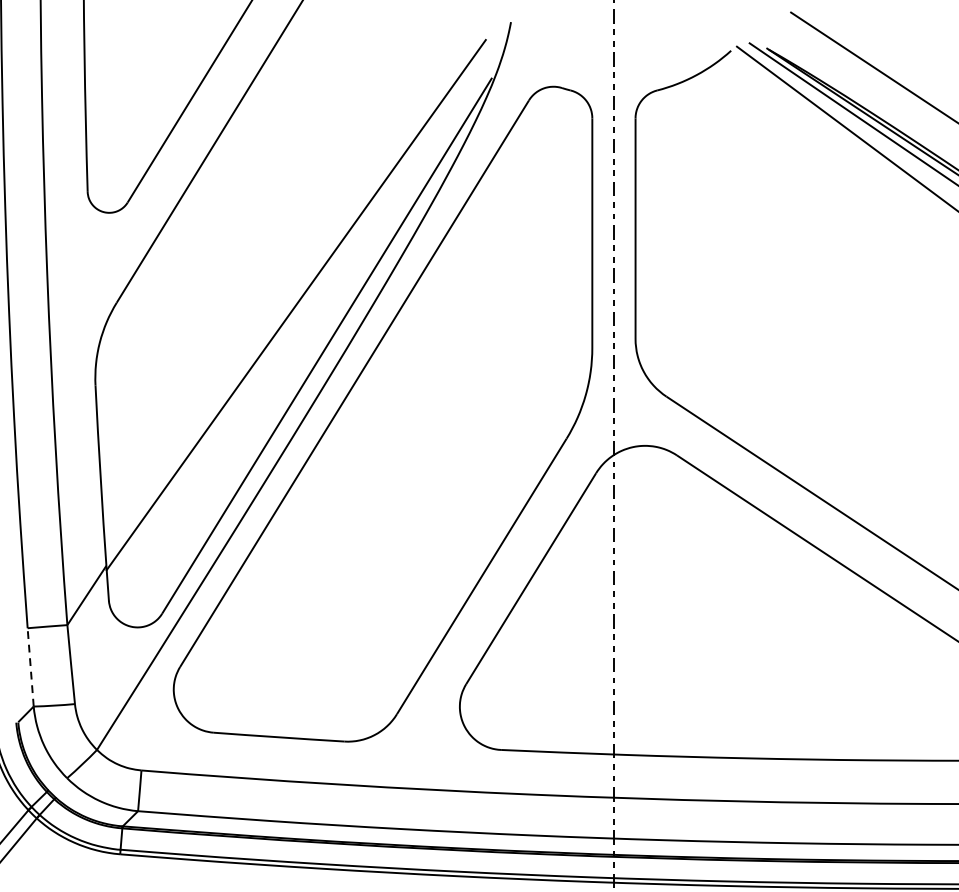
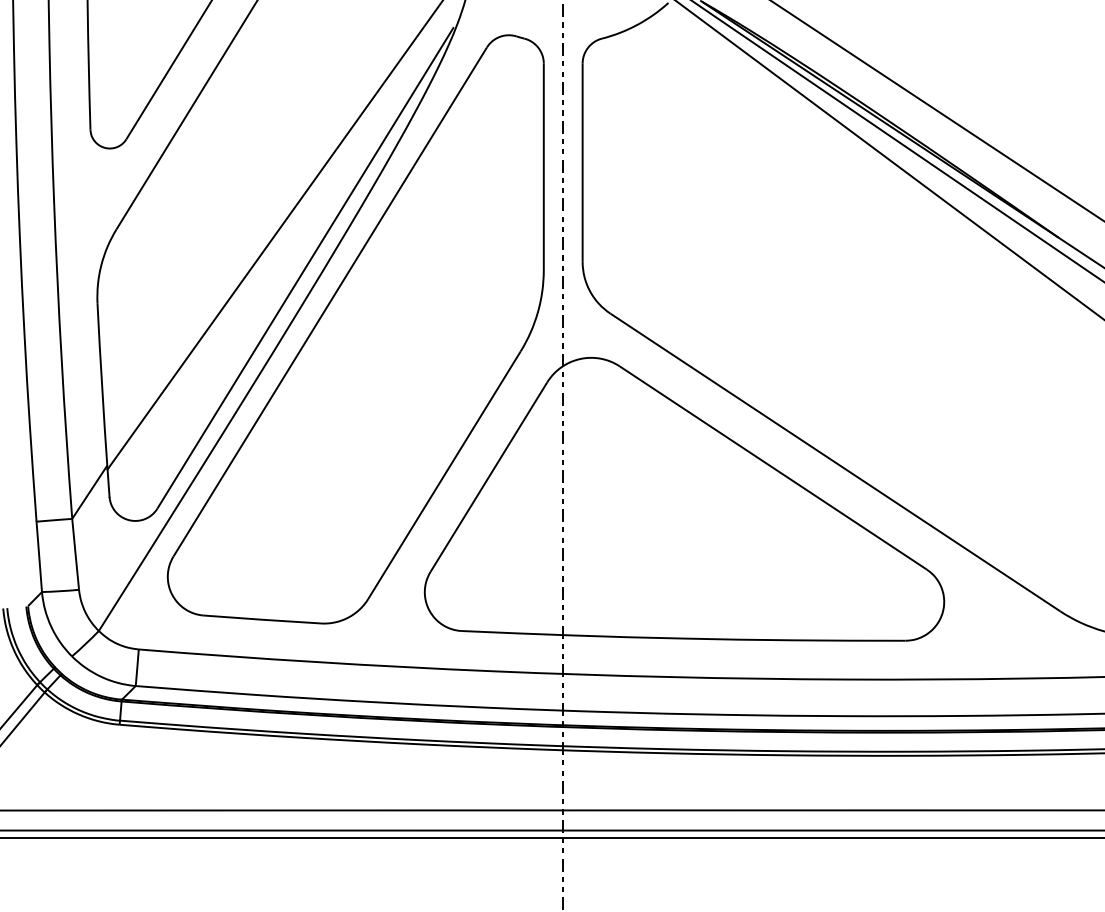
line: (30, 666) -> (39, 556), dashed -> solid

